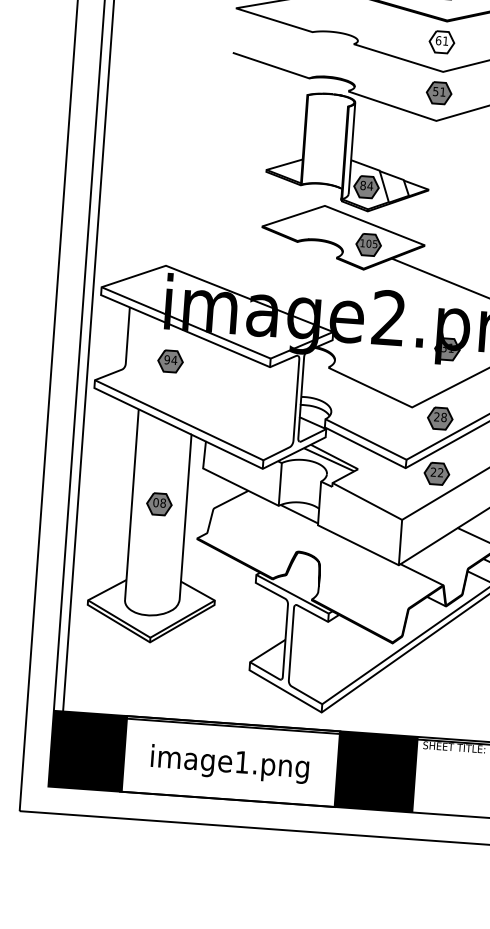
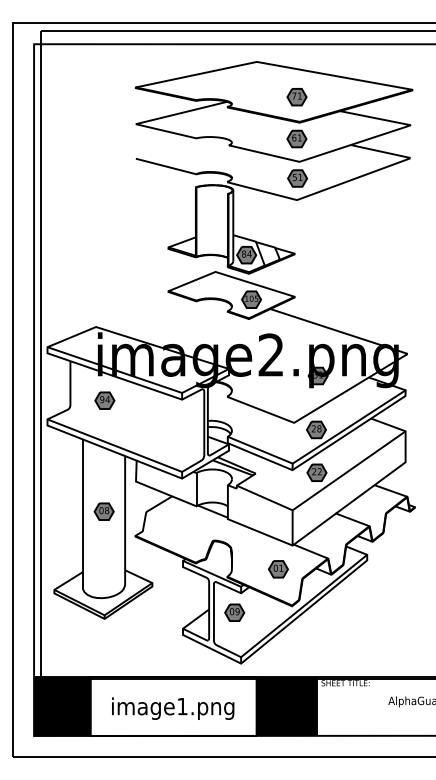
fill: (441, 41) -> (296, 138), added
part: (378, 594) -> (278, 569), added
part: (317, 646) -> (234, 612), added

